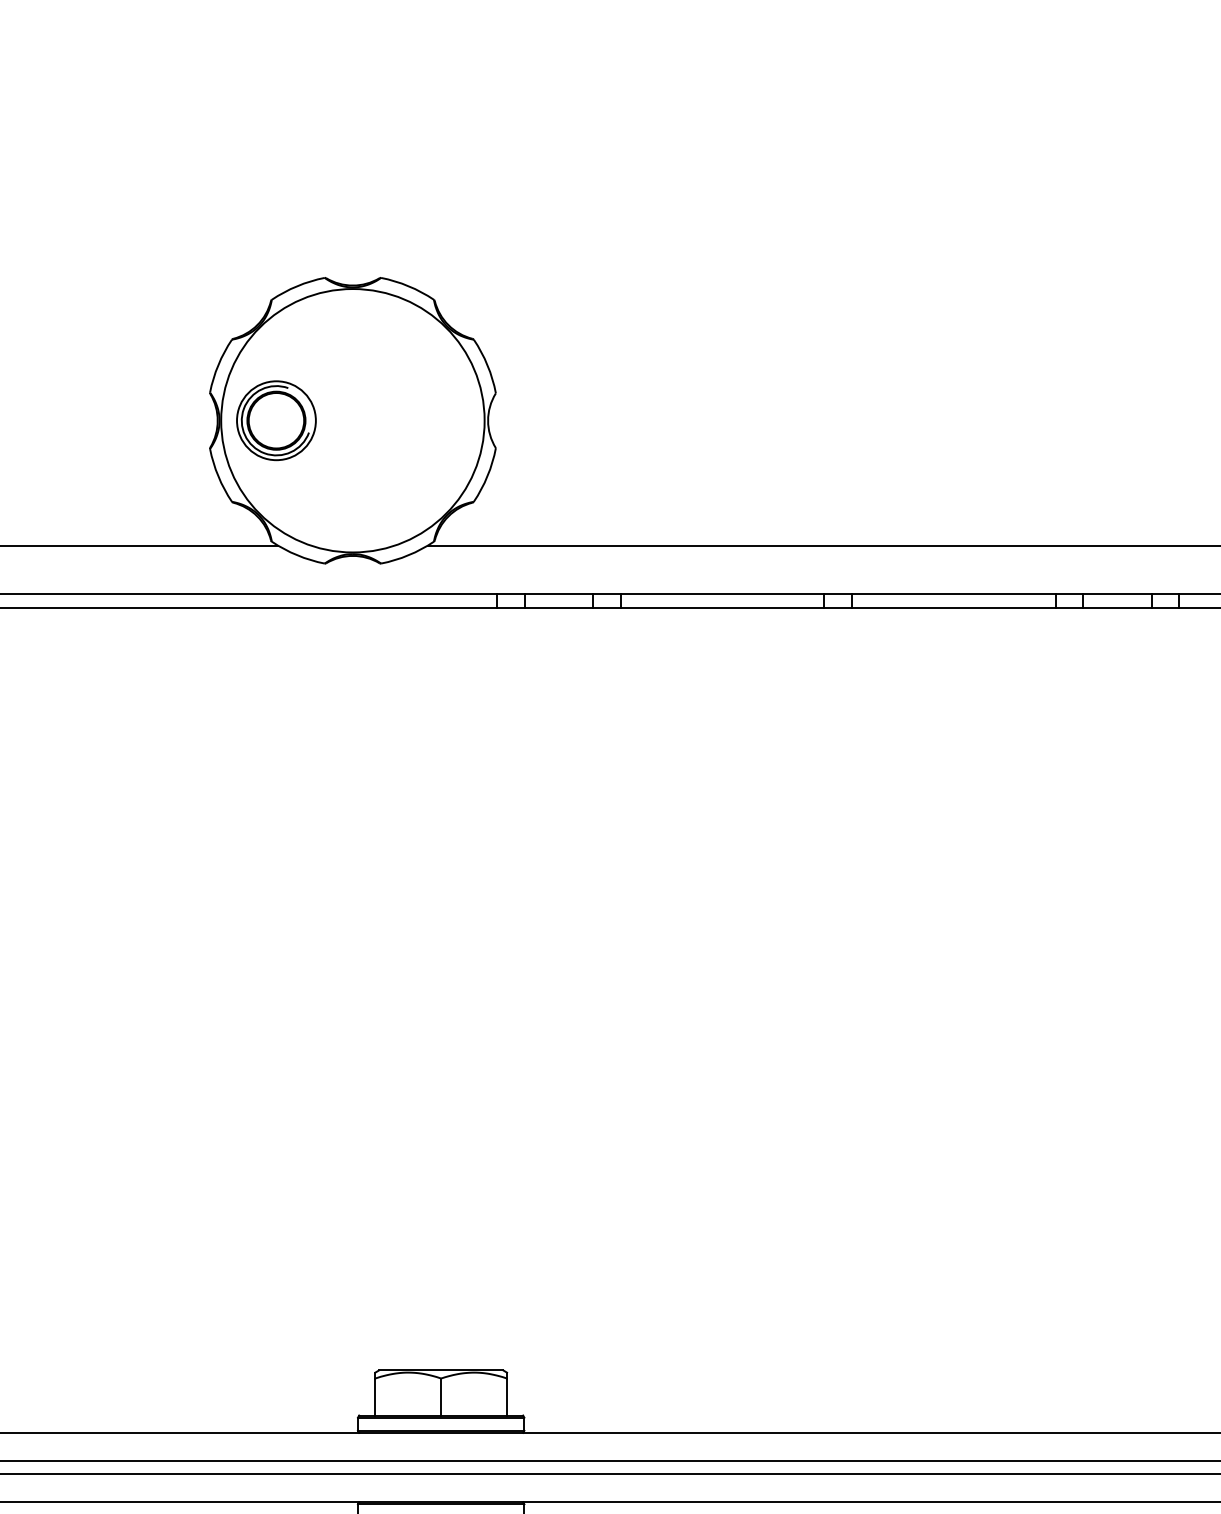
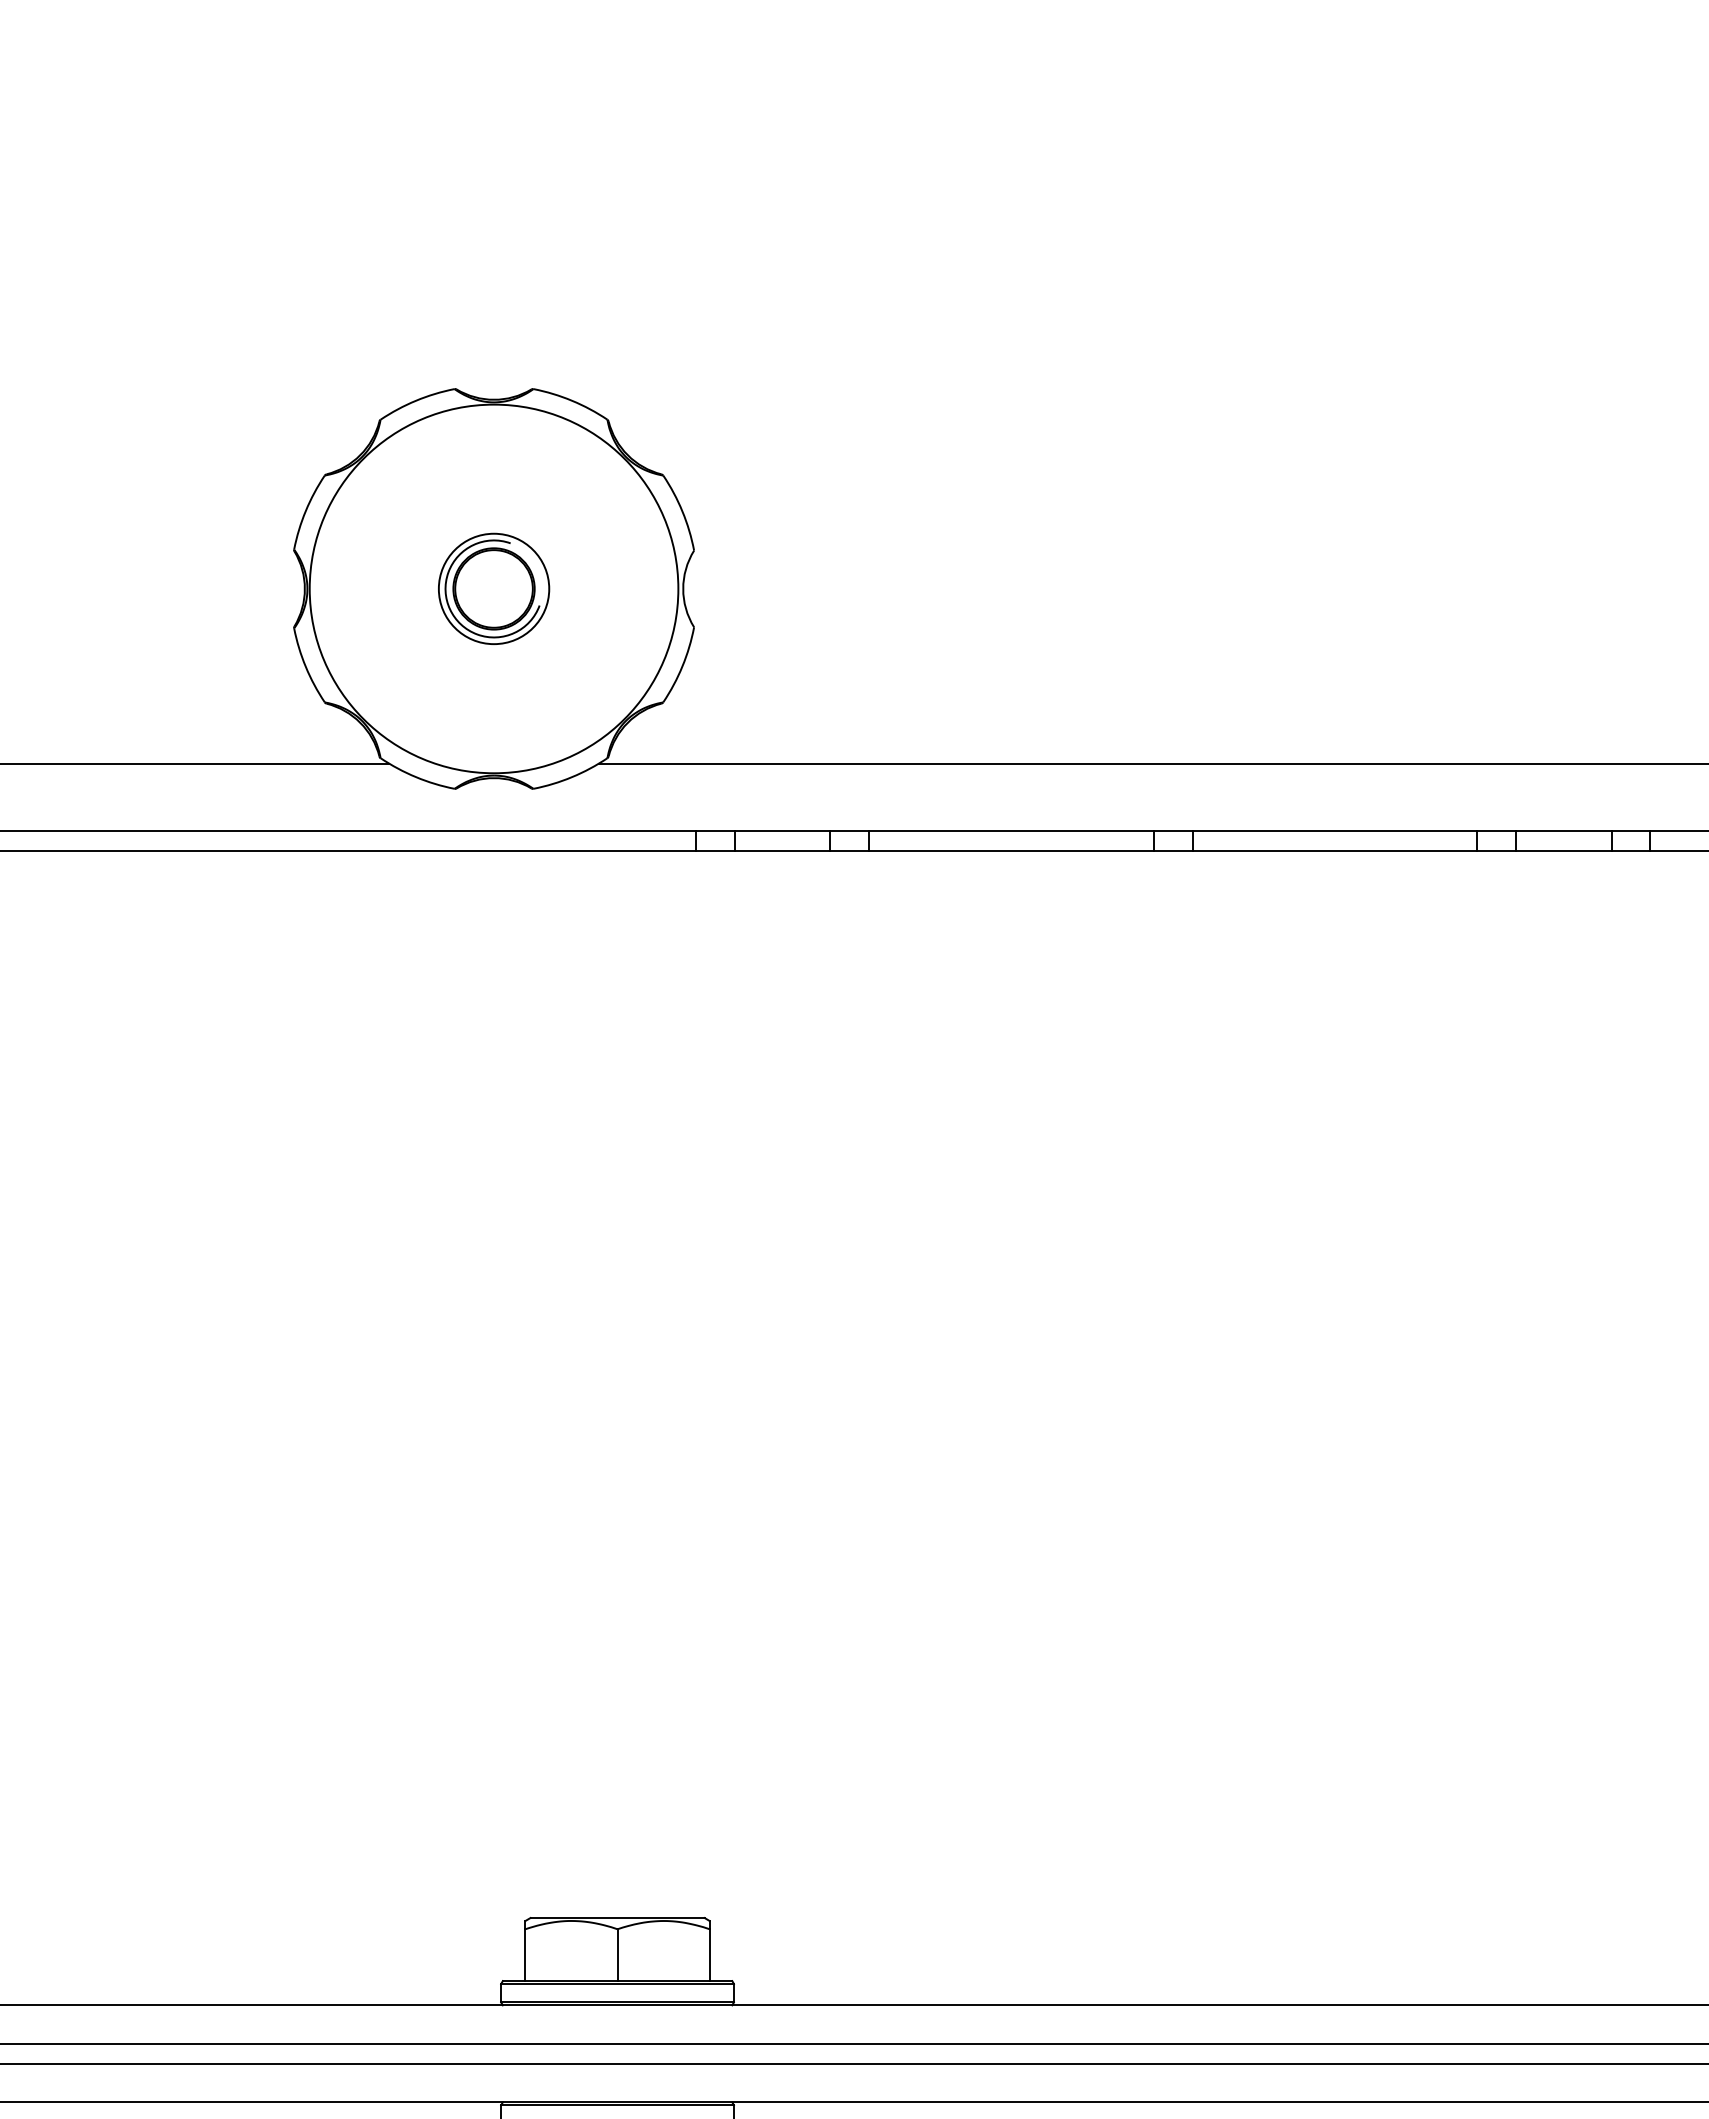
part: (276, 420) -> (494, 588), moved

